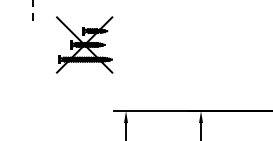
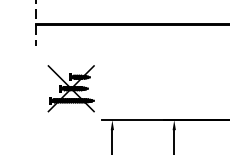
part: (83, 44) -> (70, 88), moved

